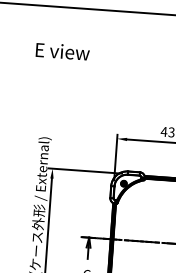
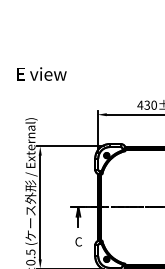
text: (62, 50) -> (41, 73), moved

